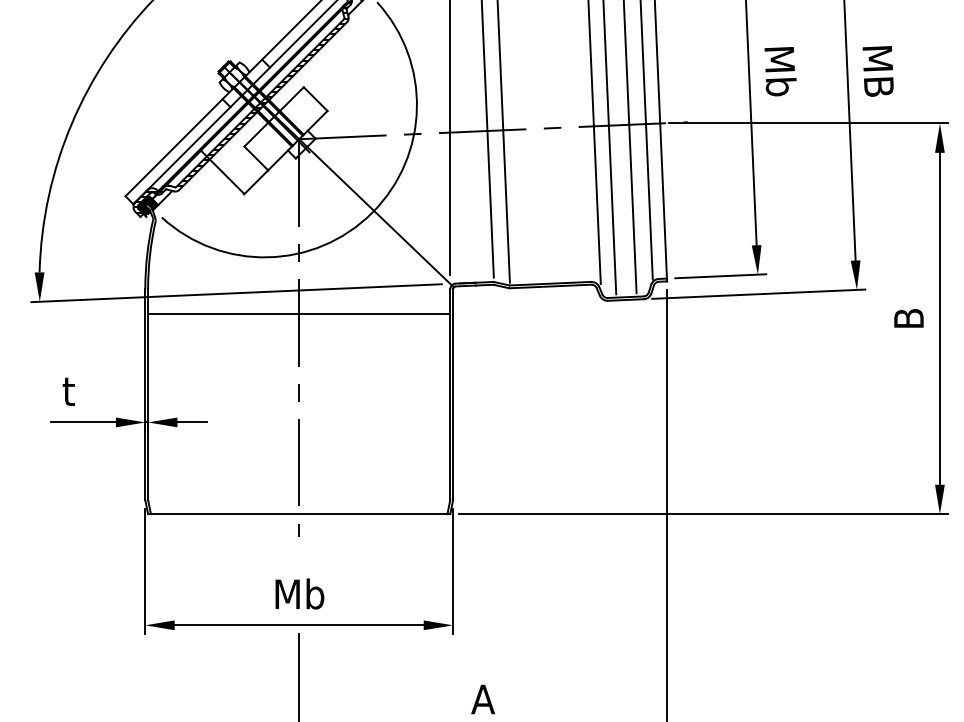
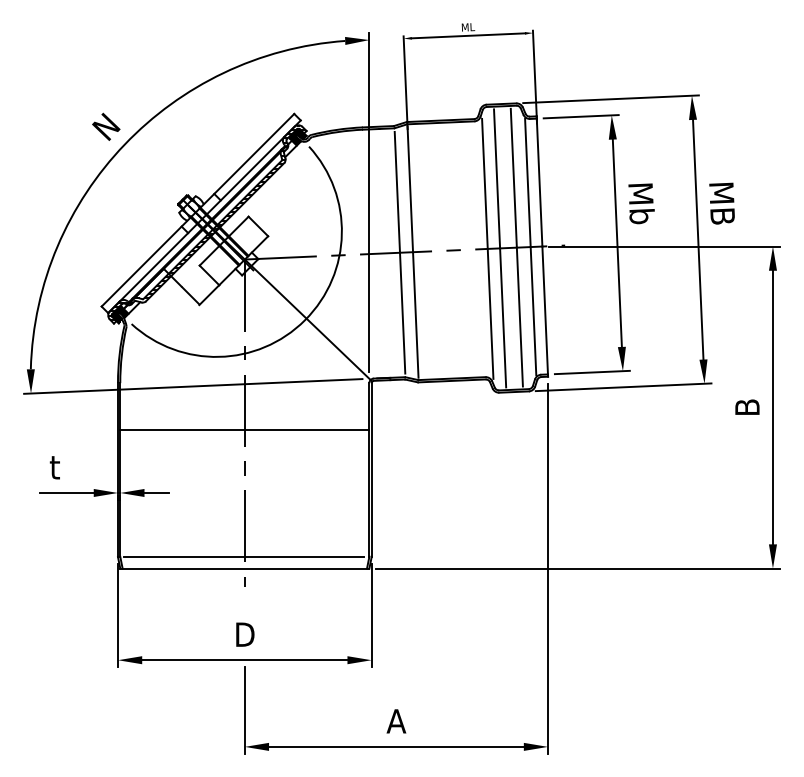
line: (298, 313) -> (244, 430), moved
line: (298, 500) -> (244, 557), added
text: (300, 594) -> (245, 634), Mb -> D

